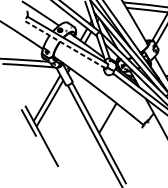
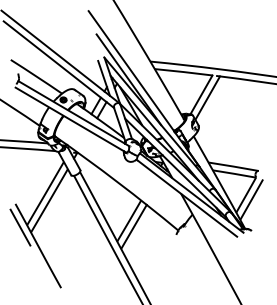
line: (65, 45) -> (71, 120), dashed -> solid
line: (110, 122) -> (133, 226), added

